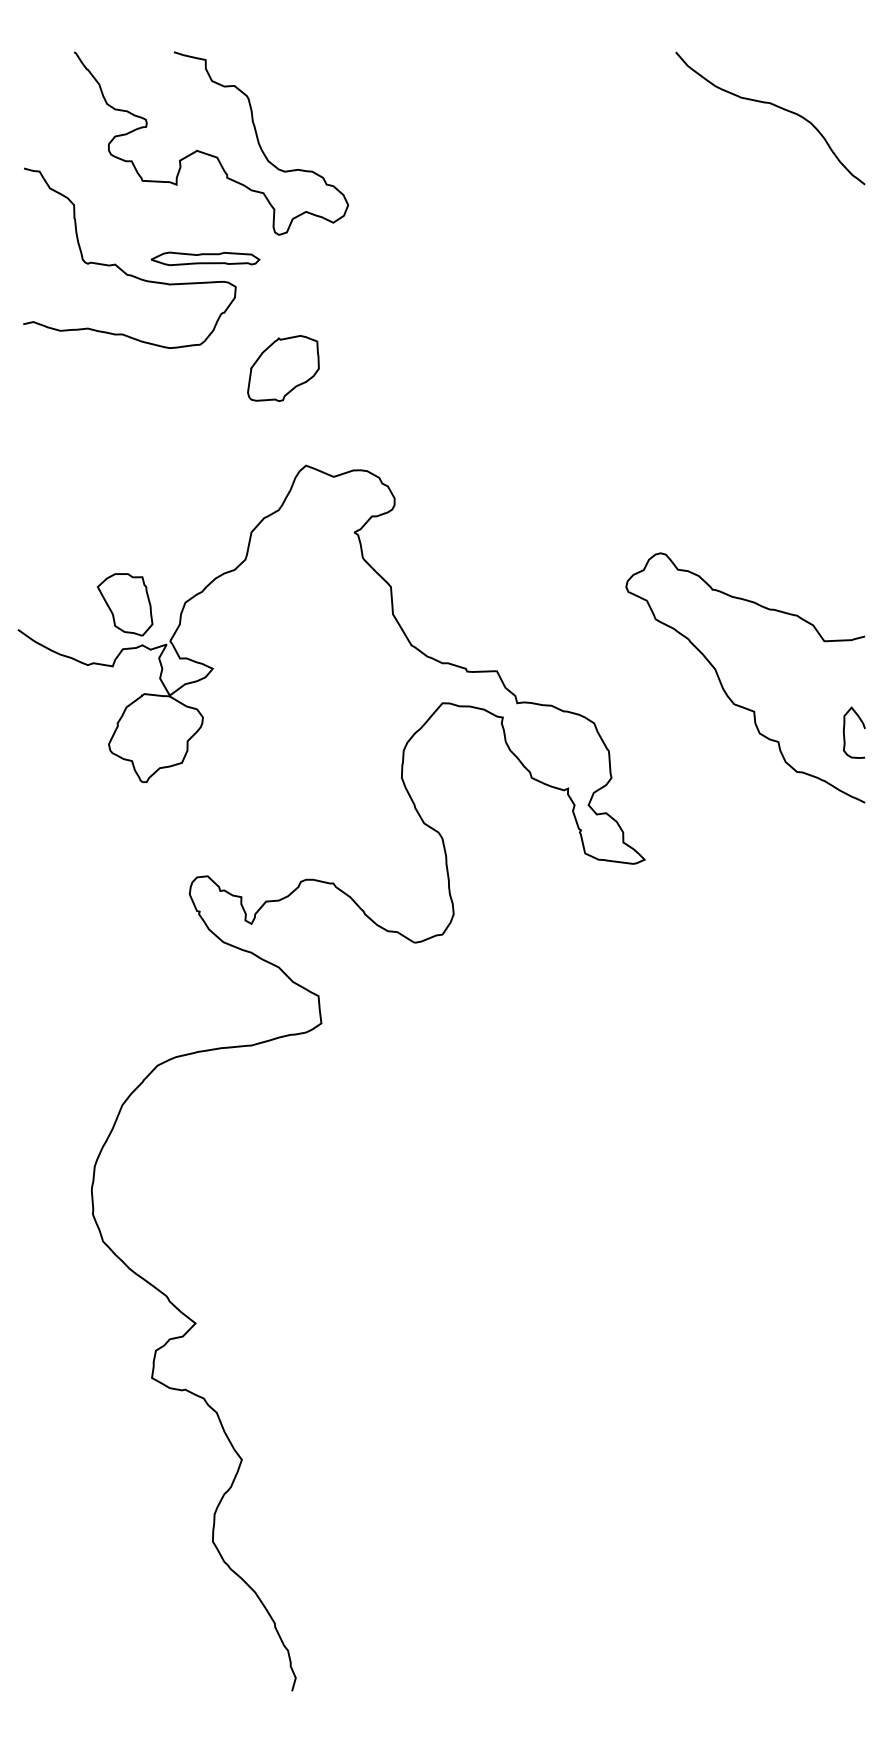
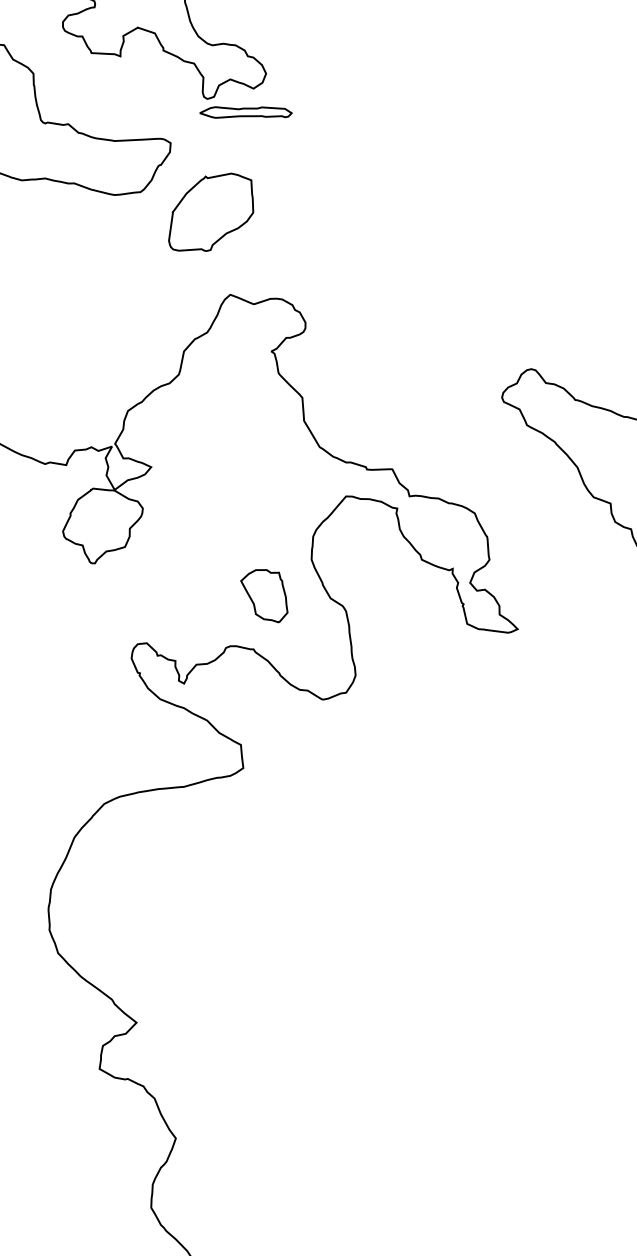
part: (205, 258) -> (245, 112), moved
part: (283, 368) -> (211, 212), size x1.4
part: (124, 604) -> (263, 595), moved

